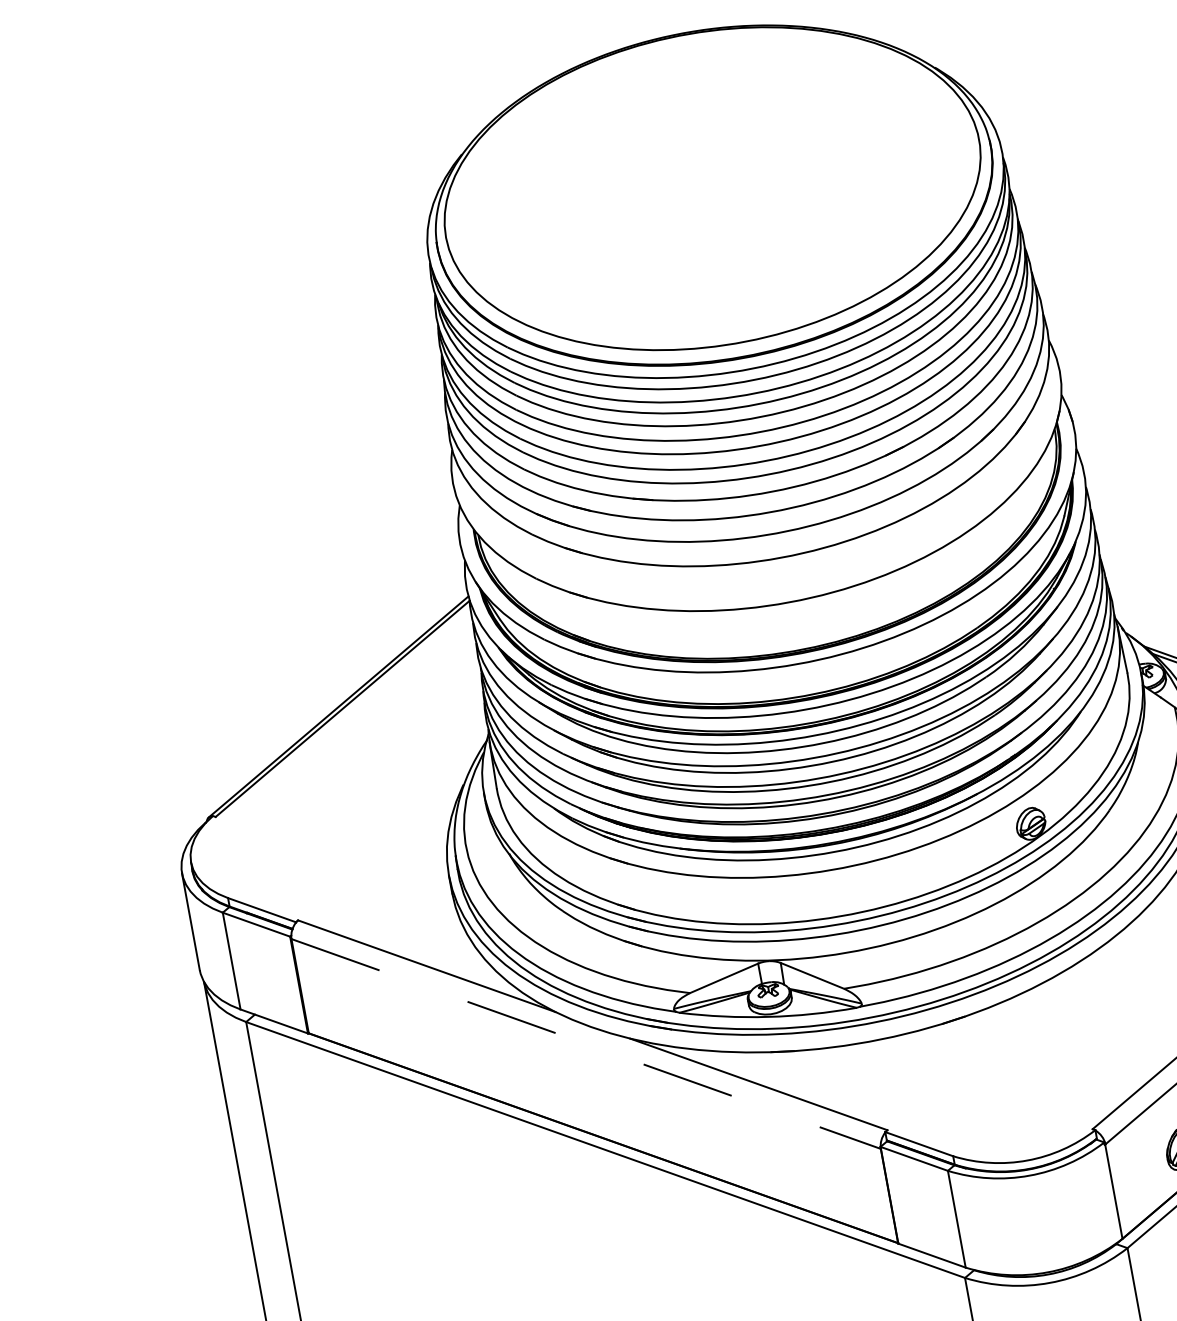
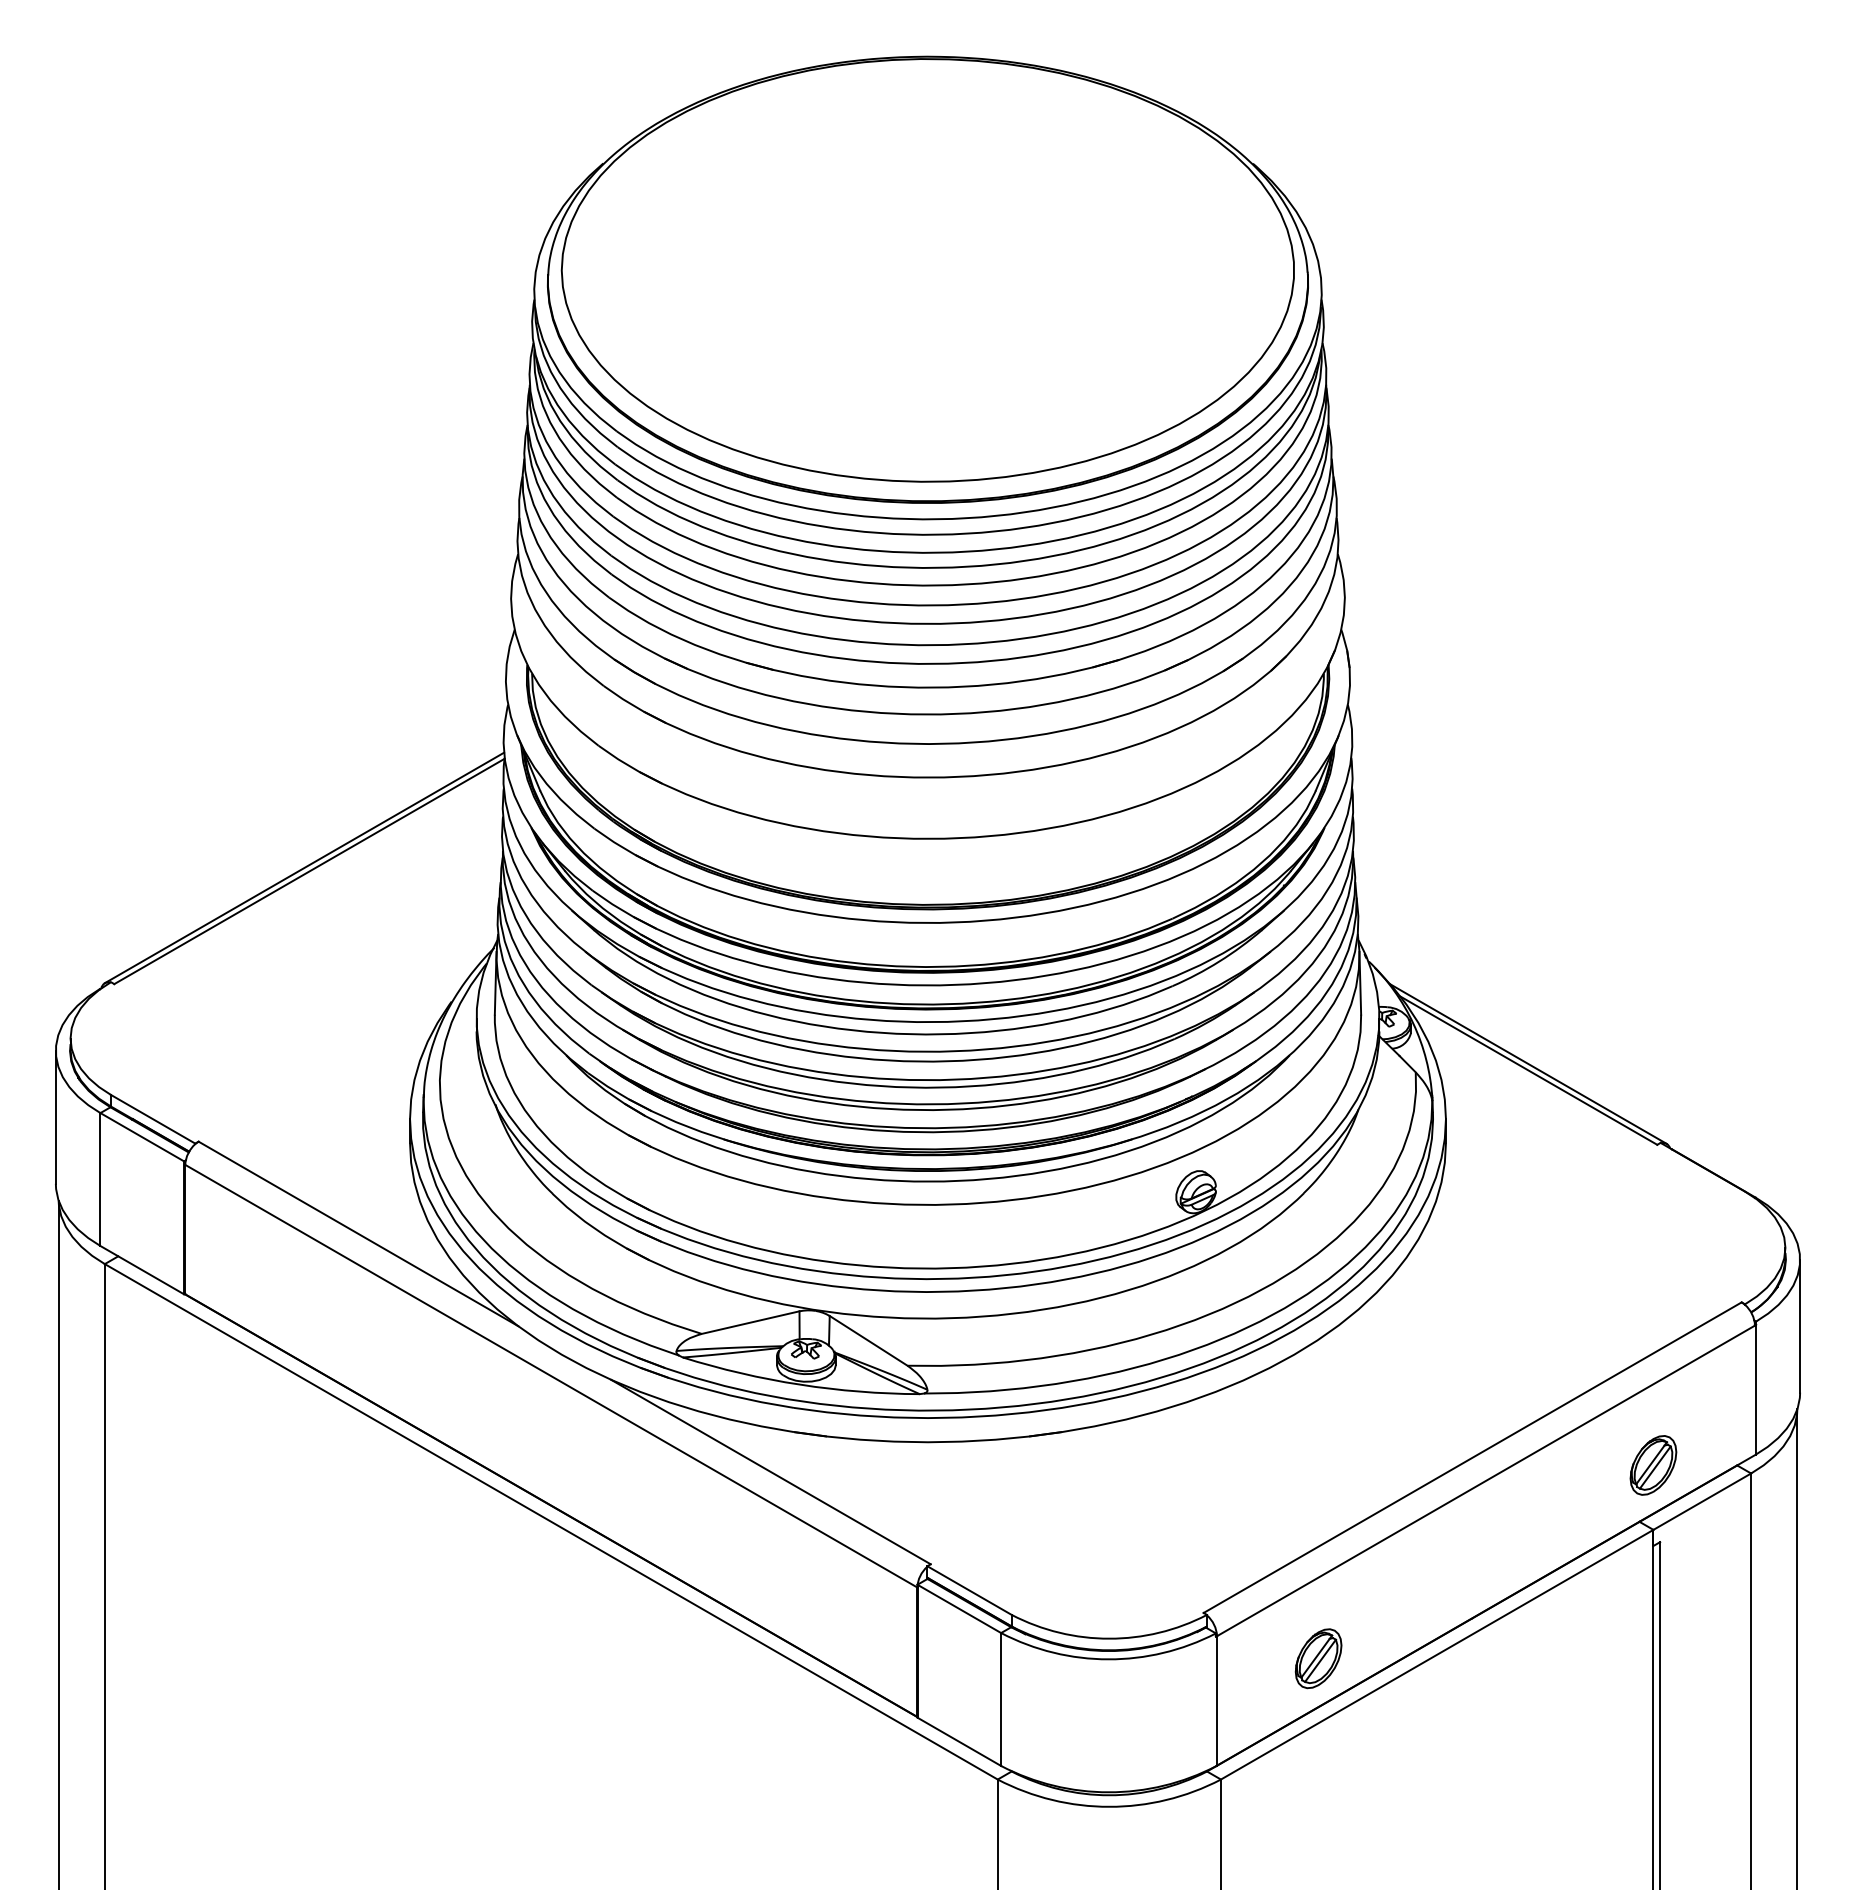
line: (586, 1044) -> (551, 1376), dashed -> solid

